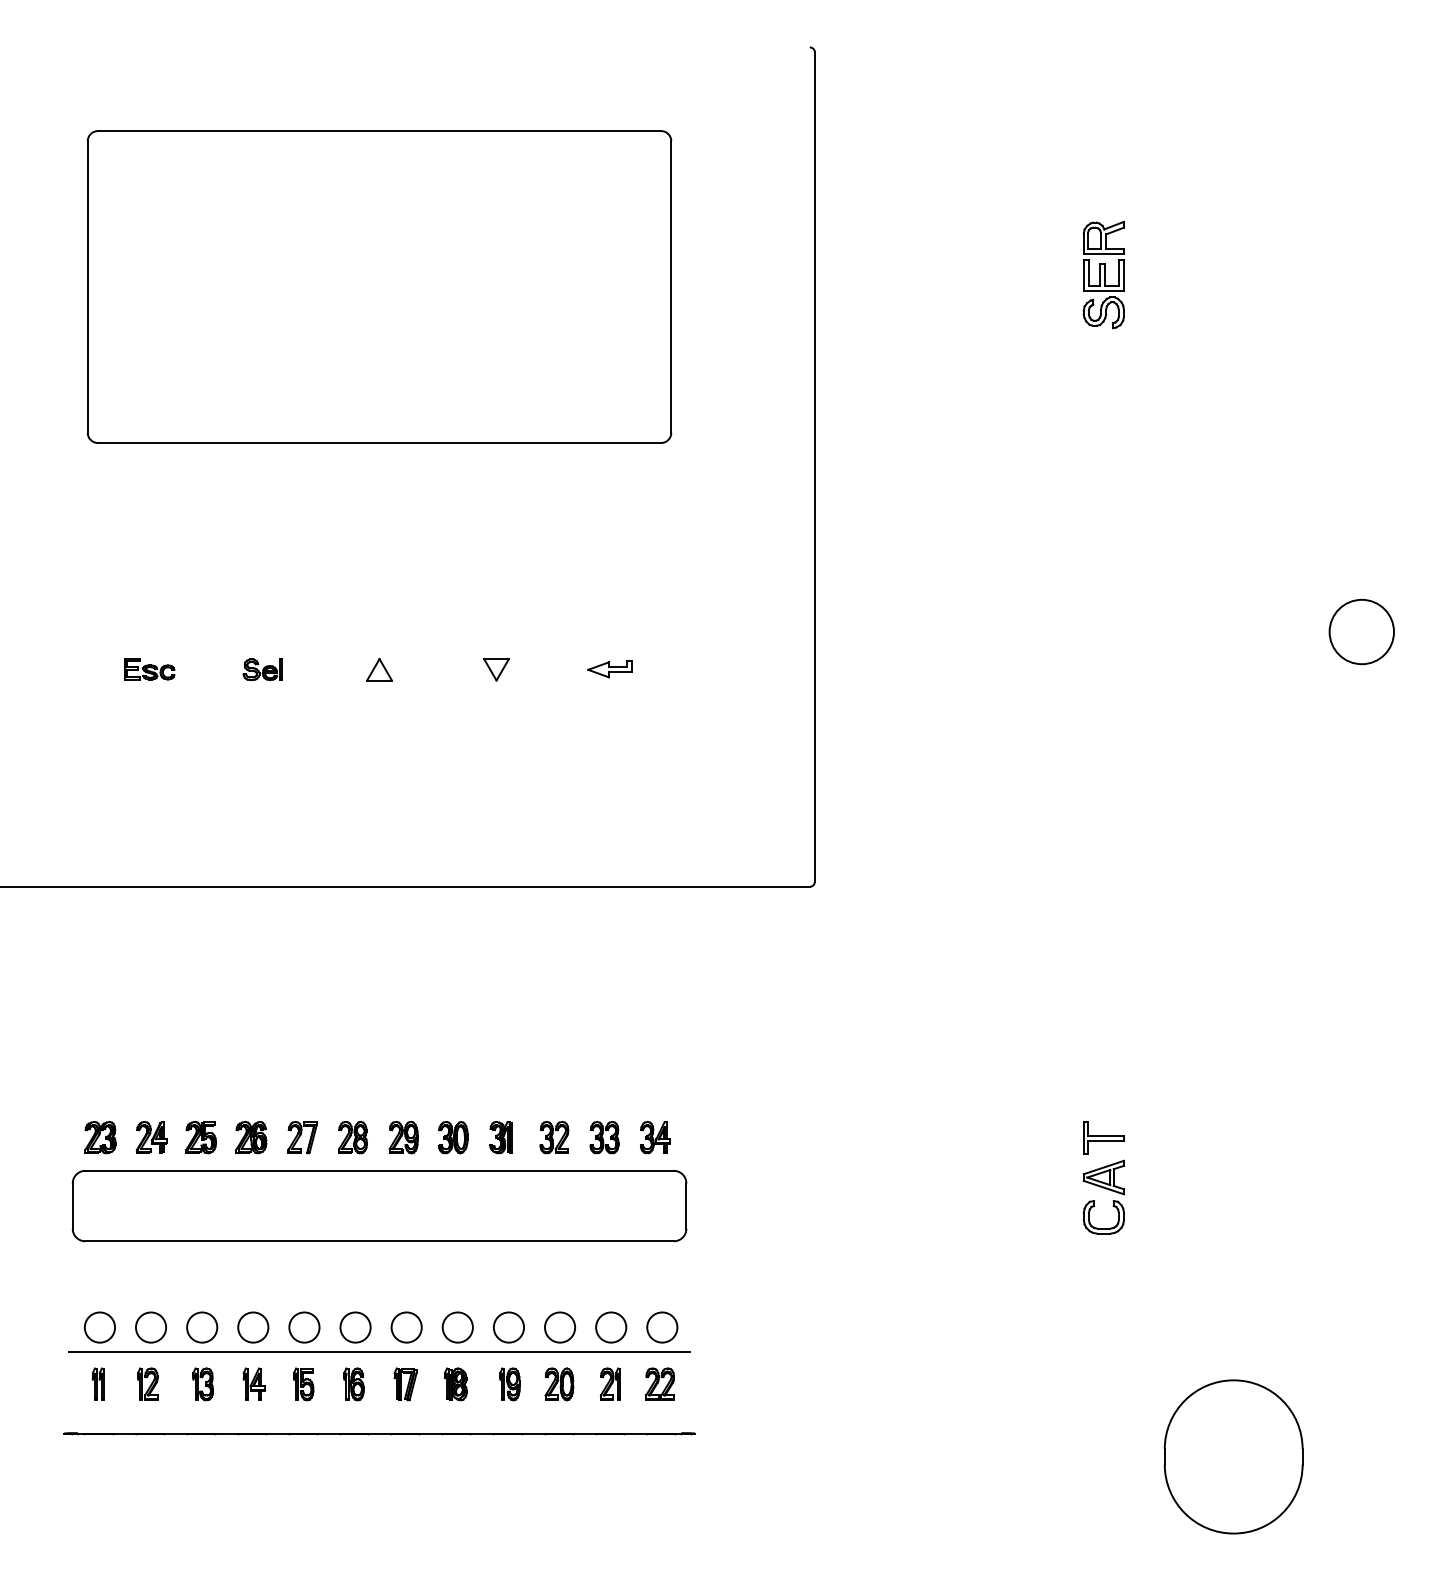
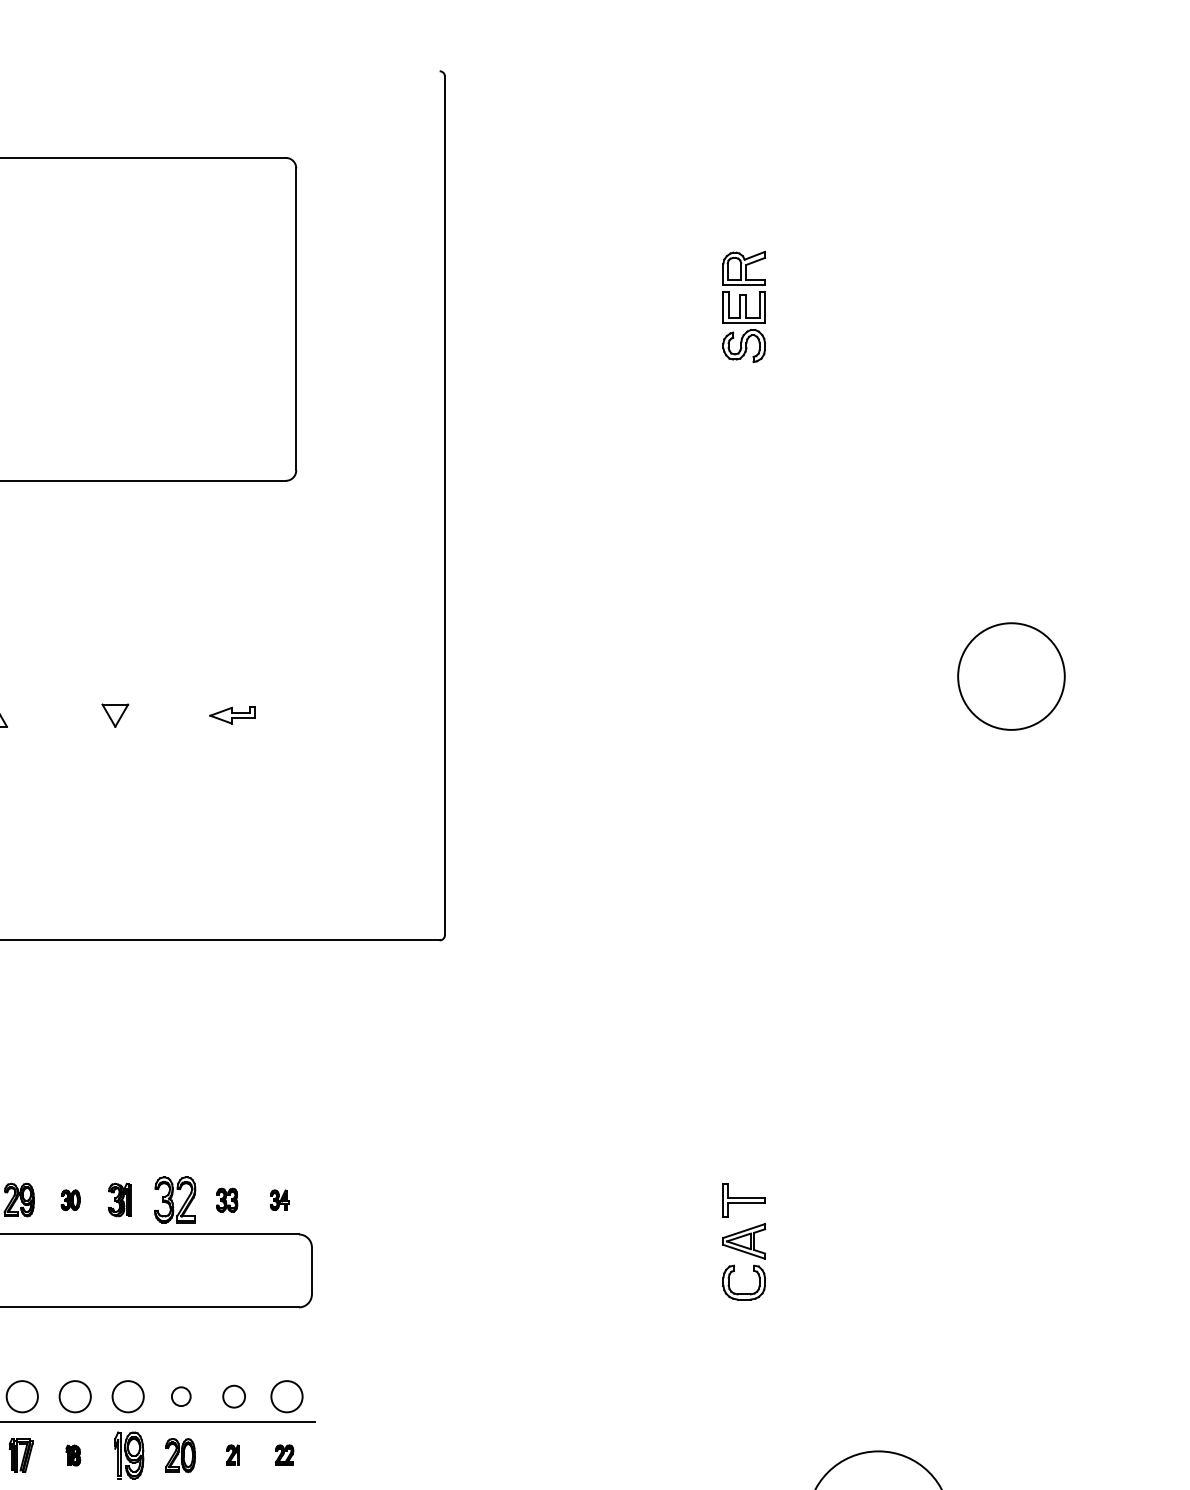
circle: (1361, 631) -> (1010, 676), size x1.6
part: (453, 1137) -> (70, 1199), size x0.6
part: (554, 1137) -> (175, 1199), size x1.4
part: (604, 1137) -> (227, 1199), size x0.7
part: (655, 1137) -> (279, 1199), size x0.6
circle: (560, 1327) -> (181, 1396), size x0.6
circle: (611, 1327) -> (234, 1396), size x0.7
part: (609, 1383) -> (232, 1454), size x0.6
part: (659, 1383) -> (284, 1454), size x0.6
part: (455, 1384) -> (72, 1455), size x0.6
part: (509, 1384) -> (128, 1455), size x1.4

